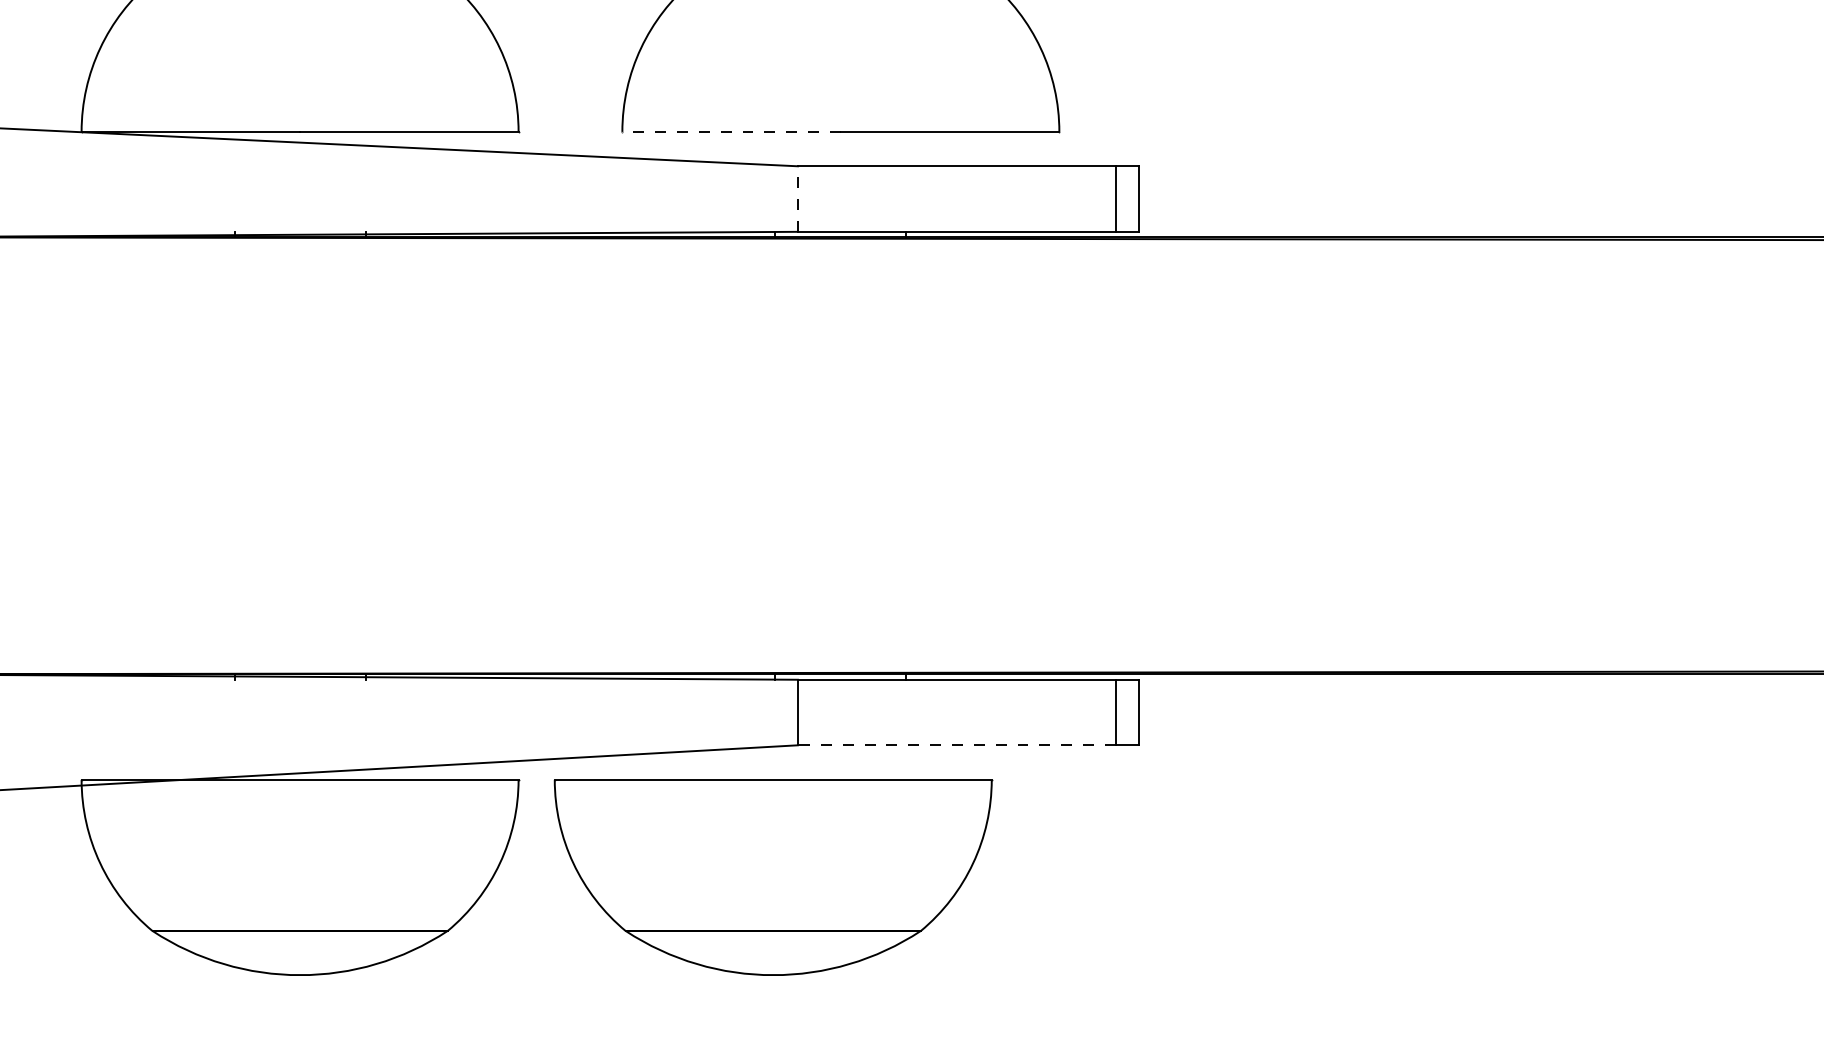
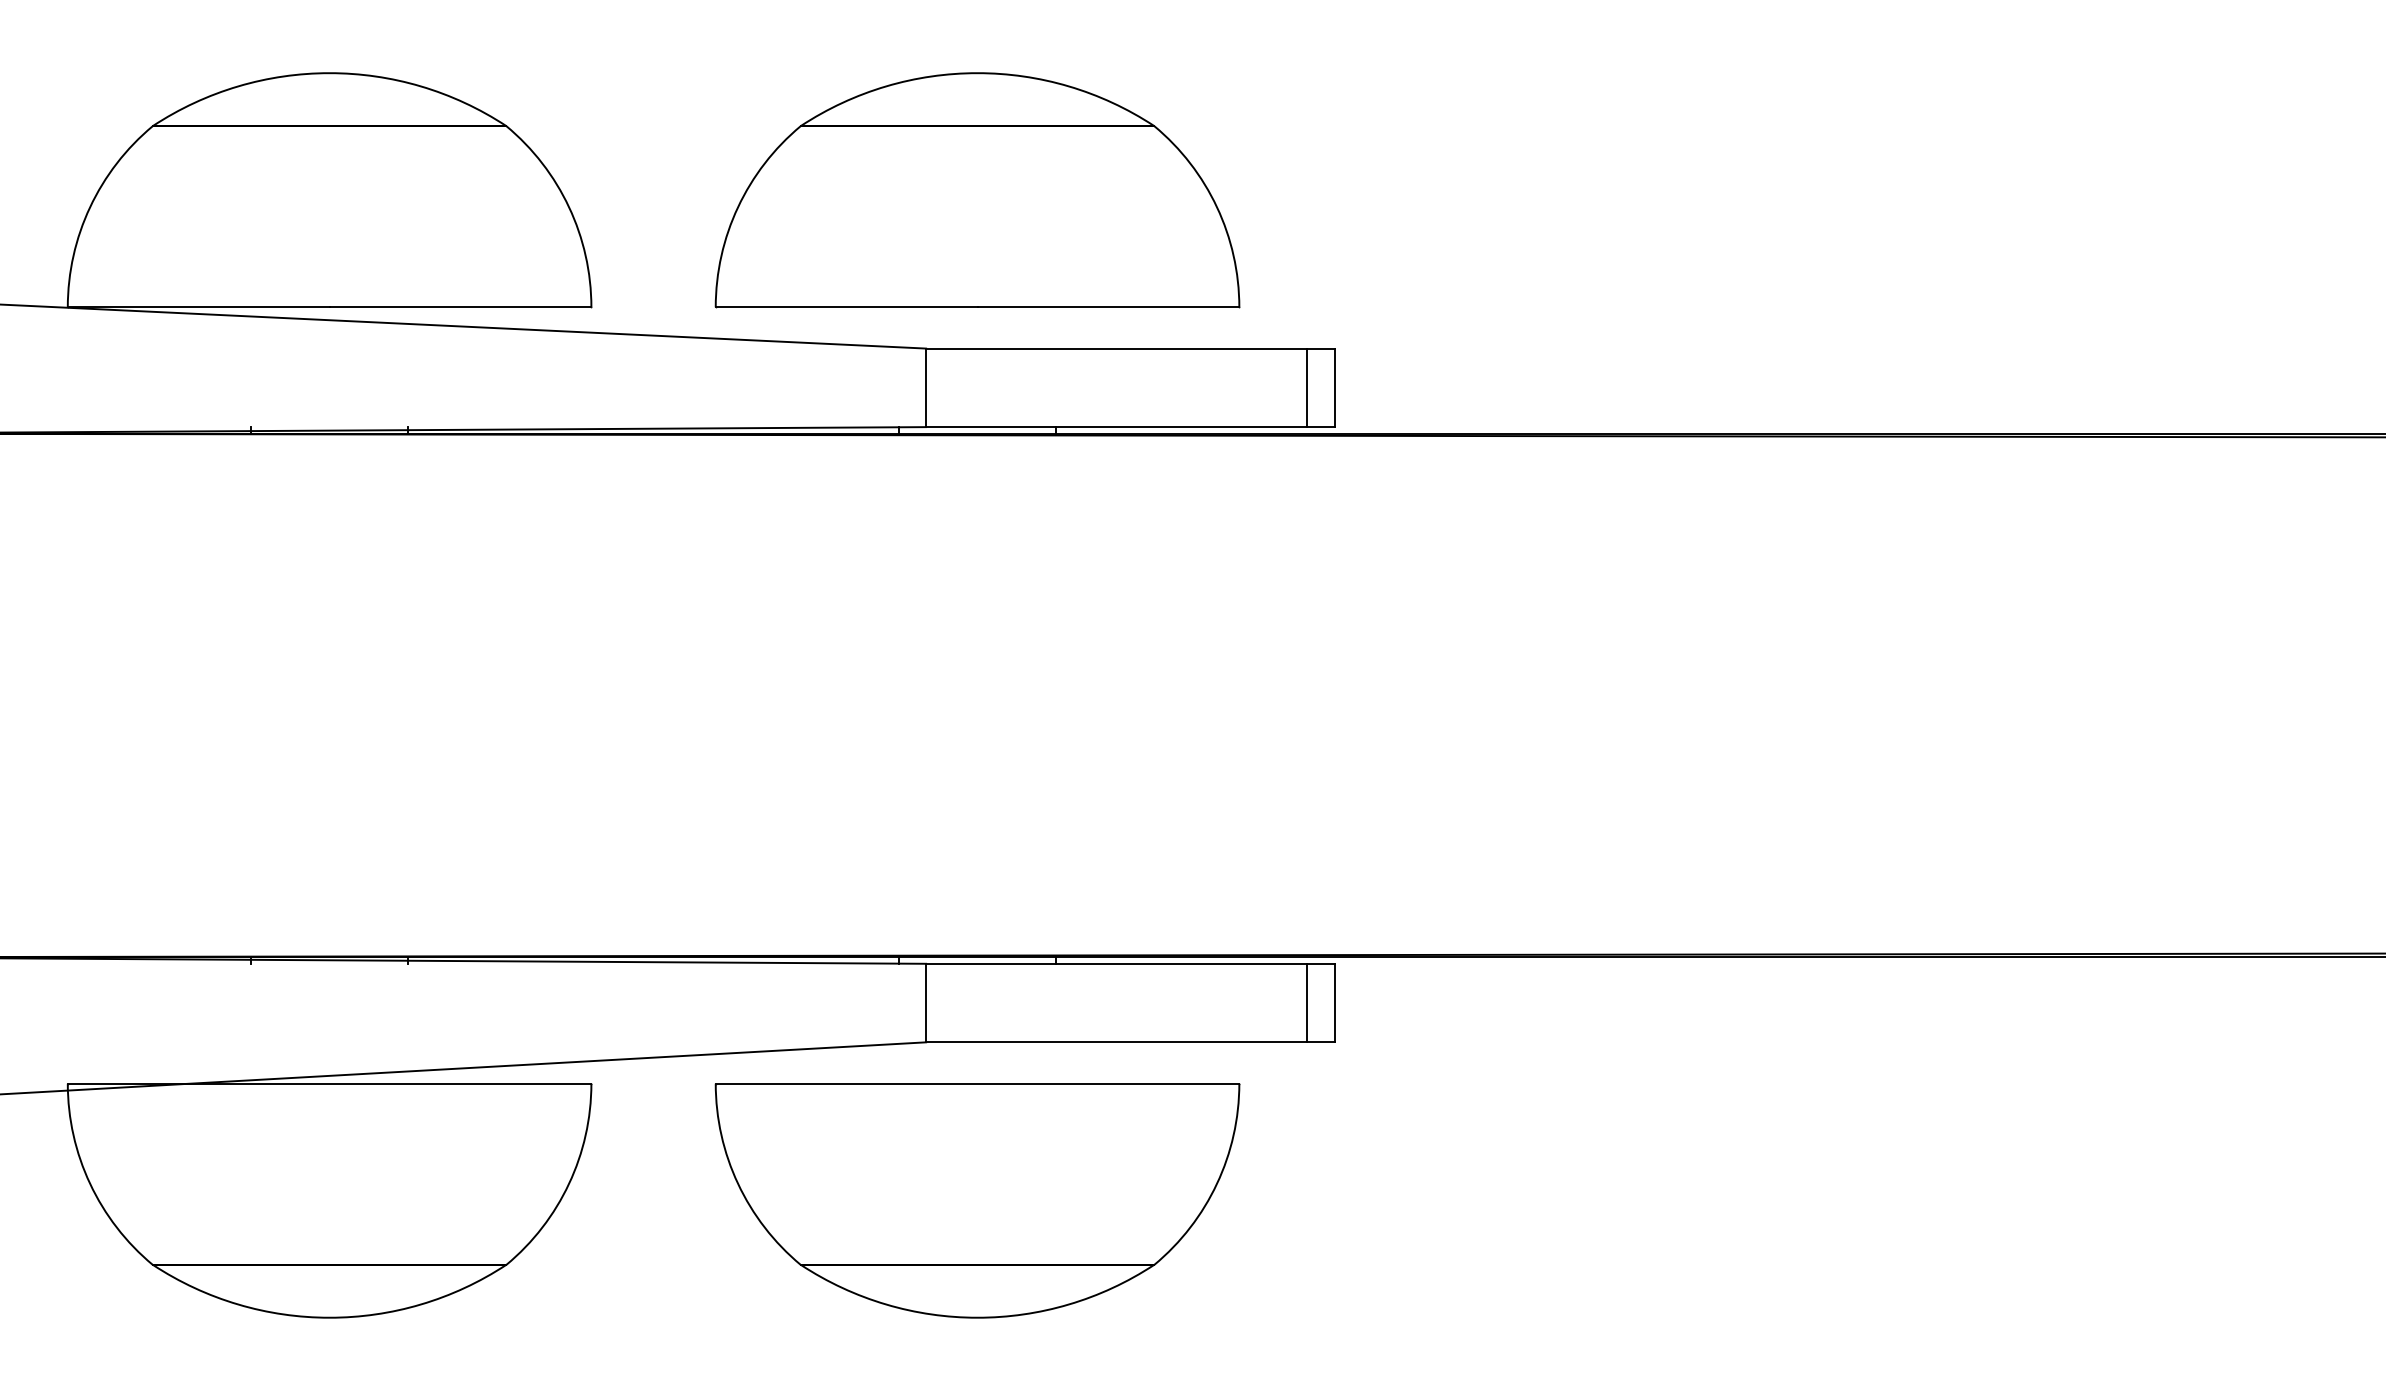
line: (731, 132) -> (846, 307), dashed -> solid
line: (798, 198) -> (926, 387), dashed -> solid
line: (956, 745) -> (1116, 1042), dashed -> solid
part: (773, 877) -> (977, 1200), moved

